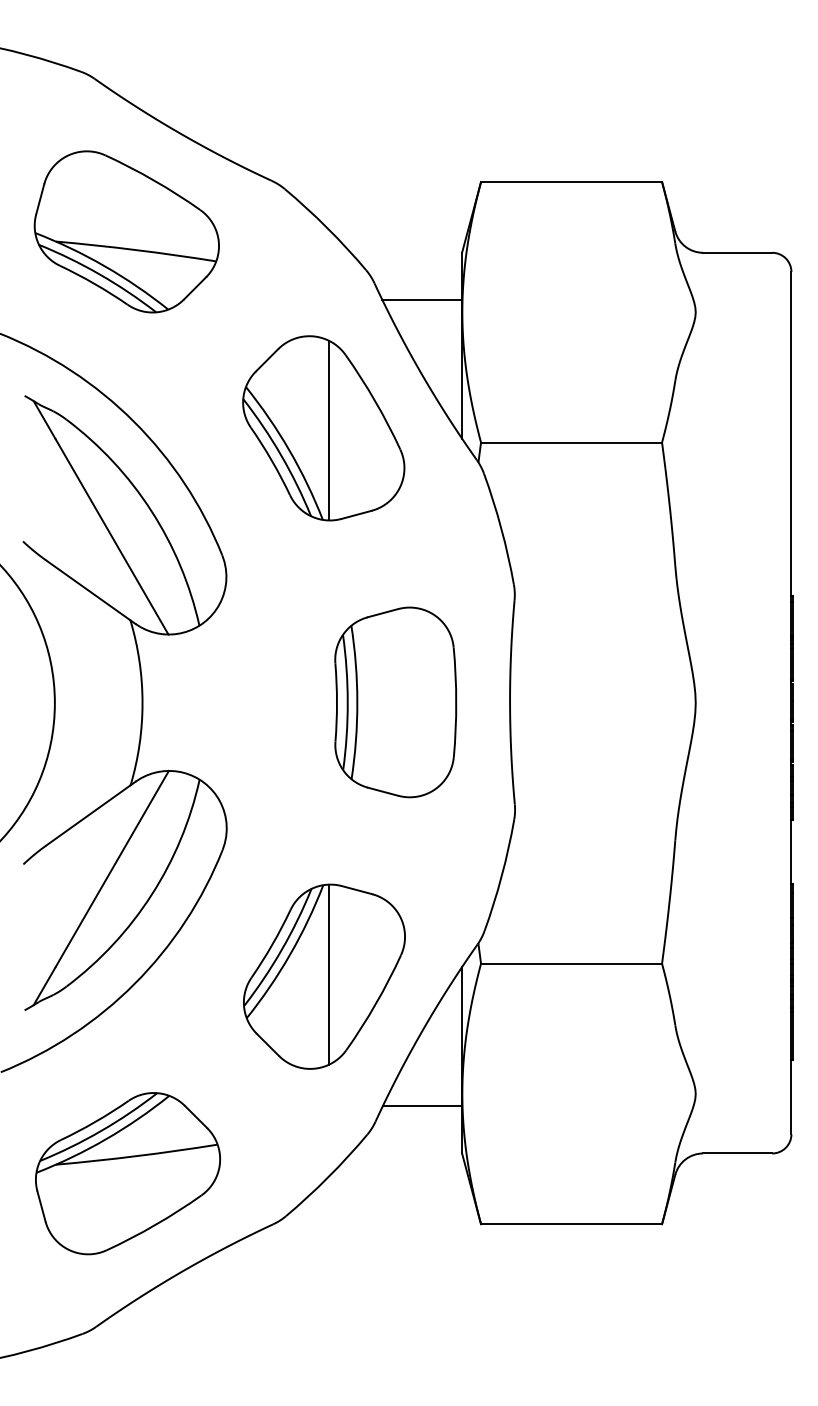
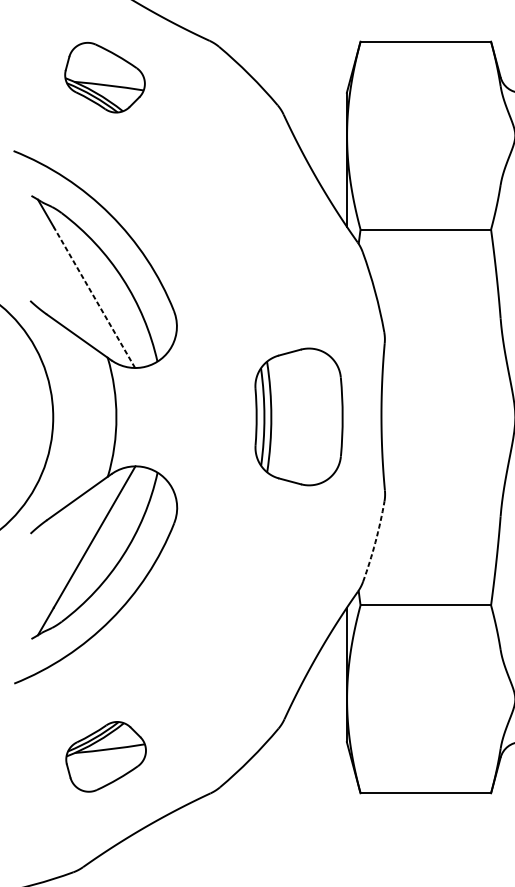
part: (126, 231) -> (104, 77), size x0.6
line: (422, 299) -> (318, 126), removed
part: (323, 428) -> (246, 219), removed
line: (112, 536) -> (94, 297), solid -> dashed
arc: (501, 876) -> (375, 542), solid -> dashed
part: (324, 976) -> (247, 614), removed
line: (422, 1106) -> (318, 708), removed
part: (128, 1173) -> (106, 756), size x0.6

